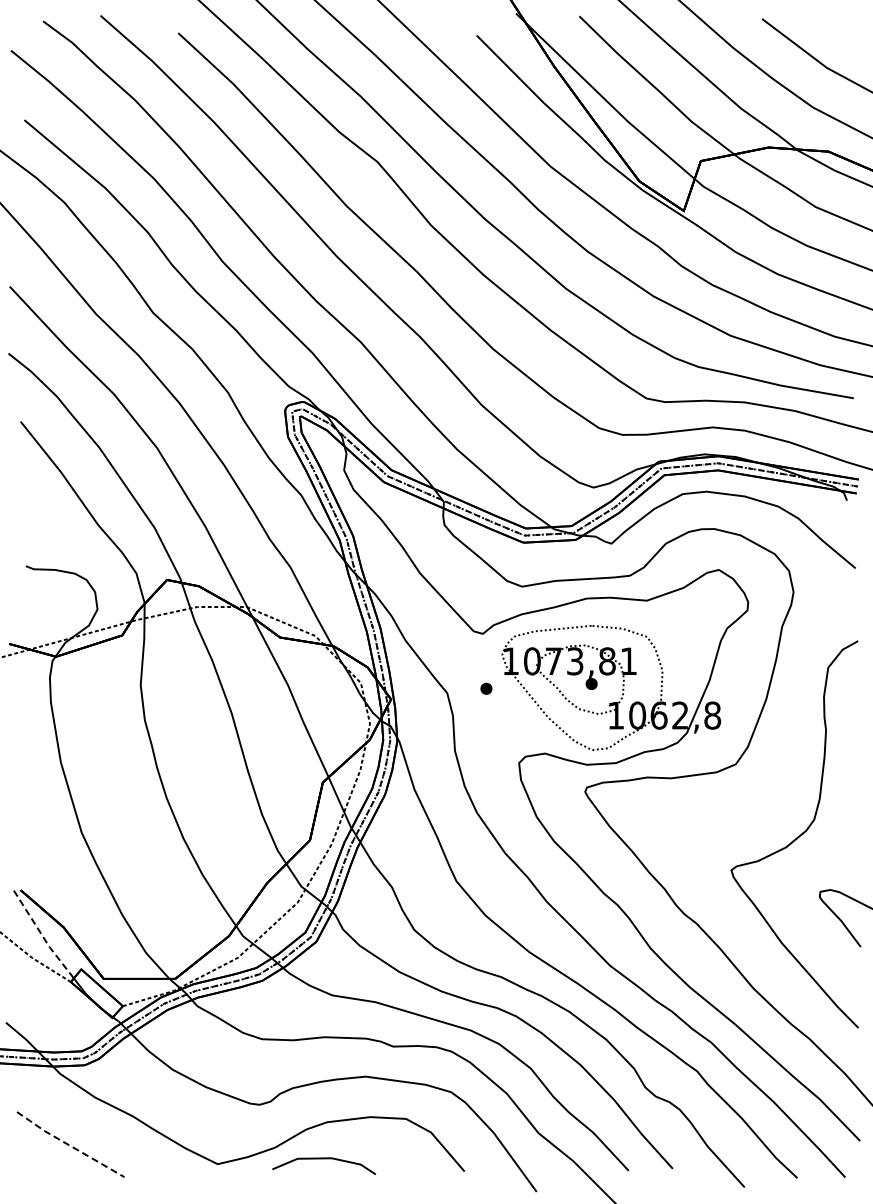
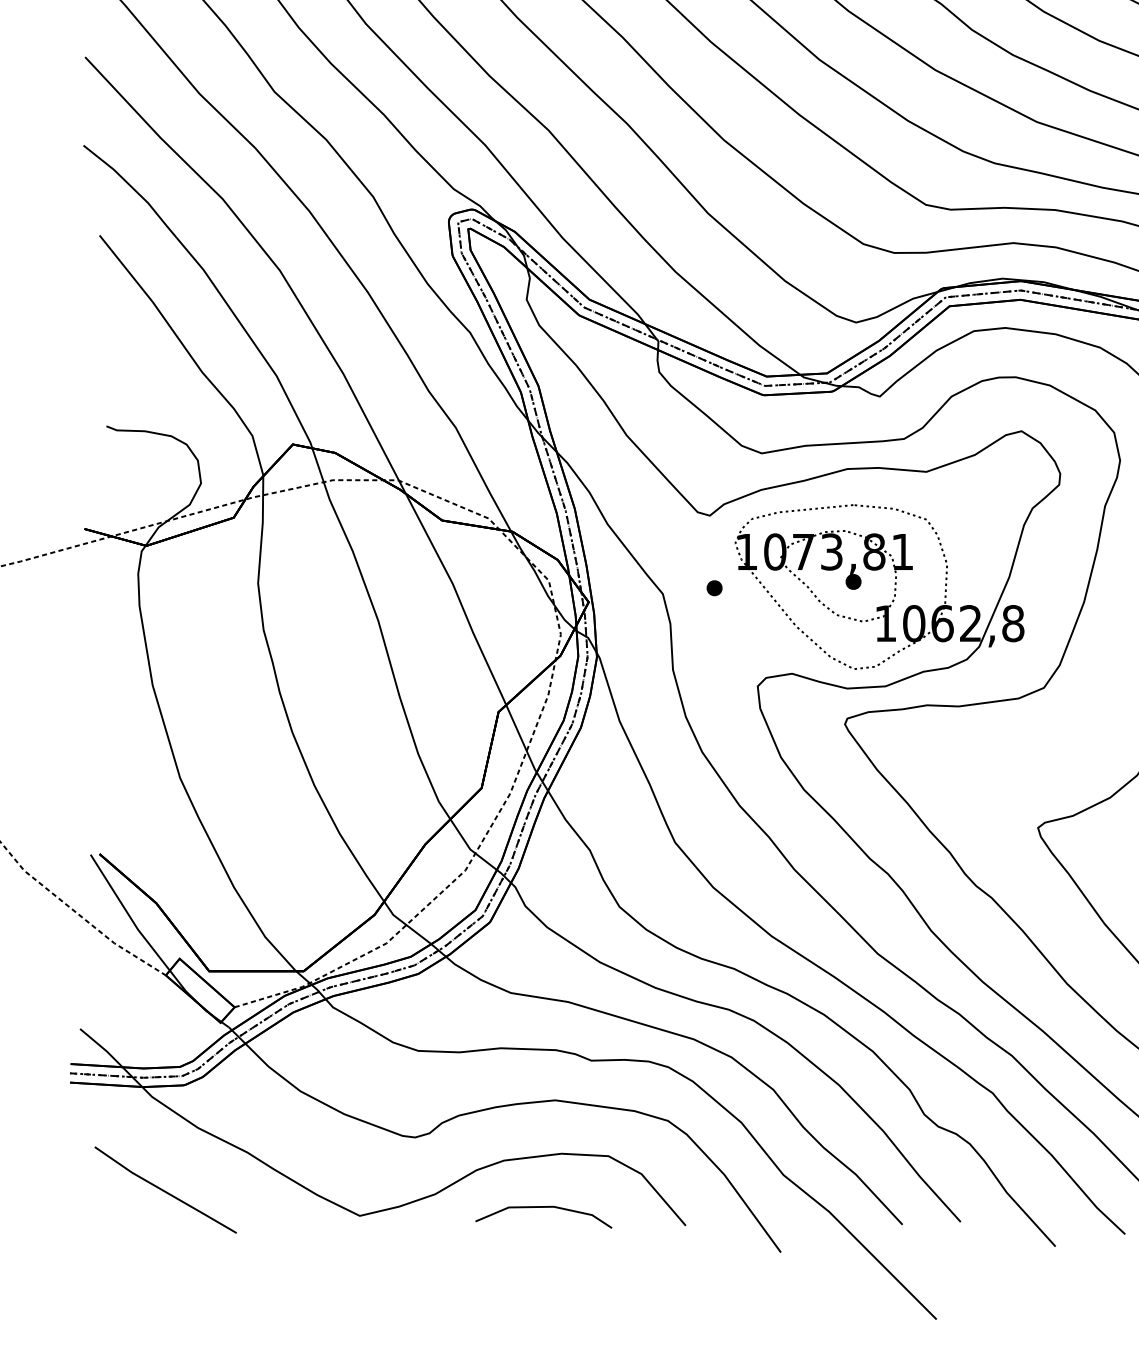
line: (42, 936) -> (128, 915), dashed -> solid
line: (70, 1145) -> (165, 1191), dashed -> solid
line: (324, 1159) -> (544, 1208), moved

